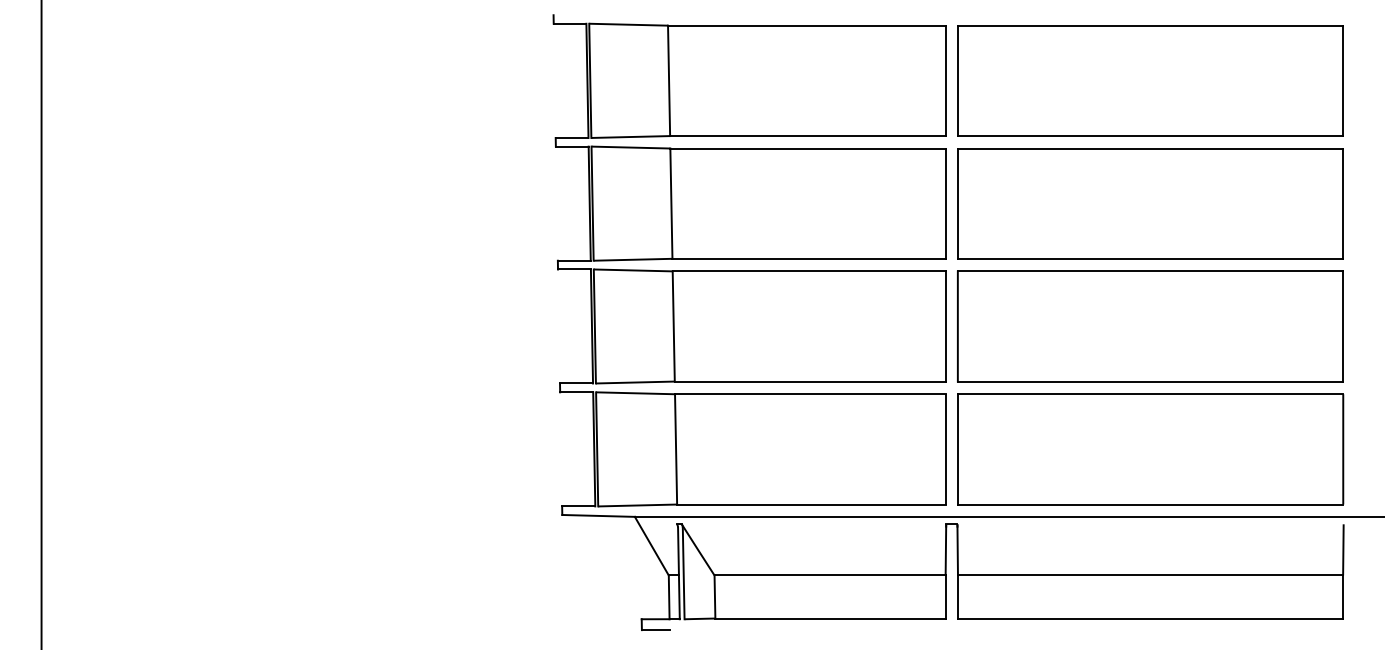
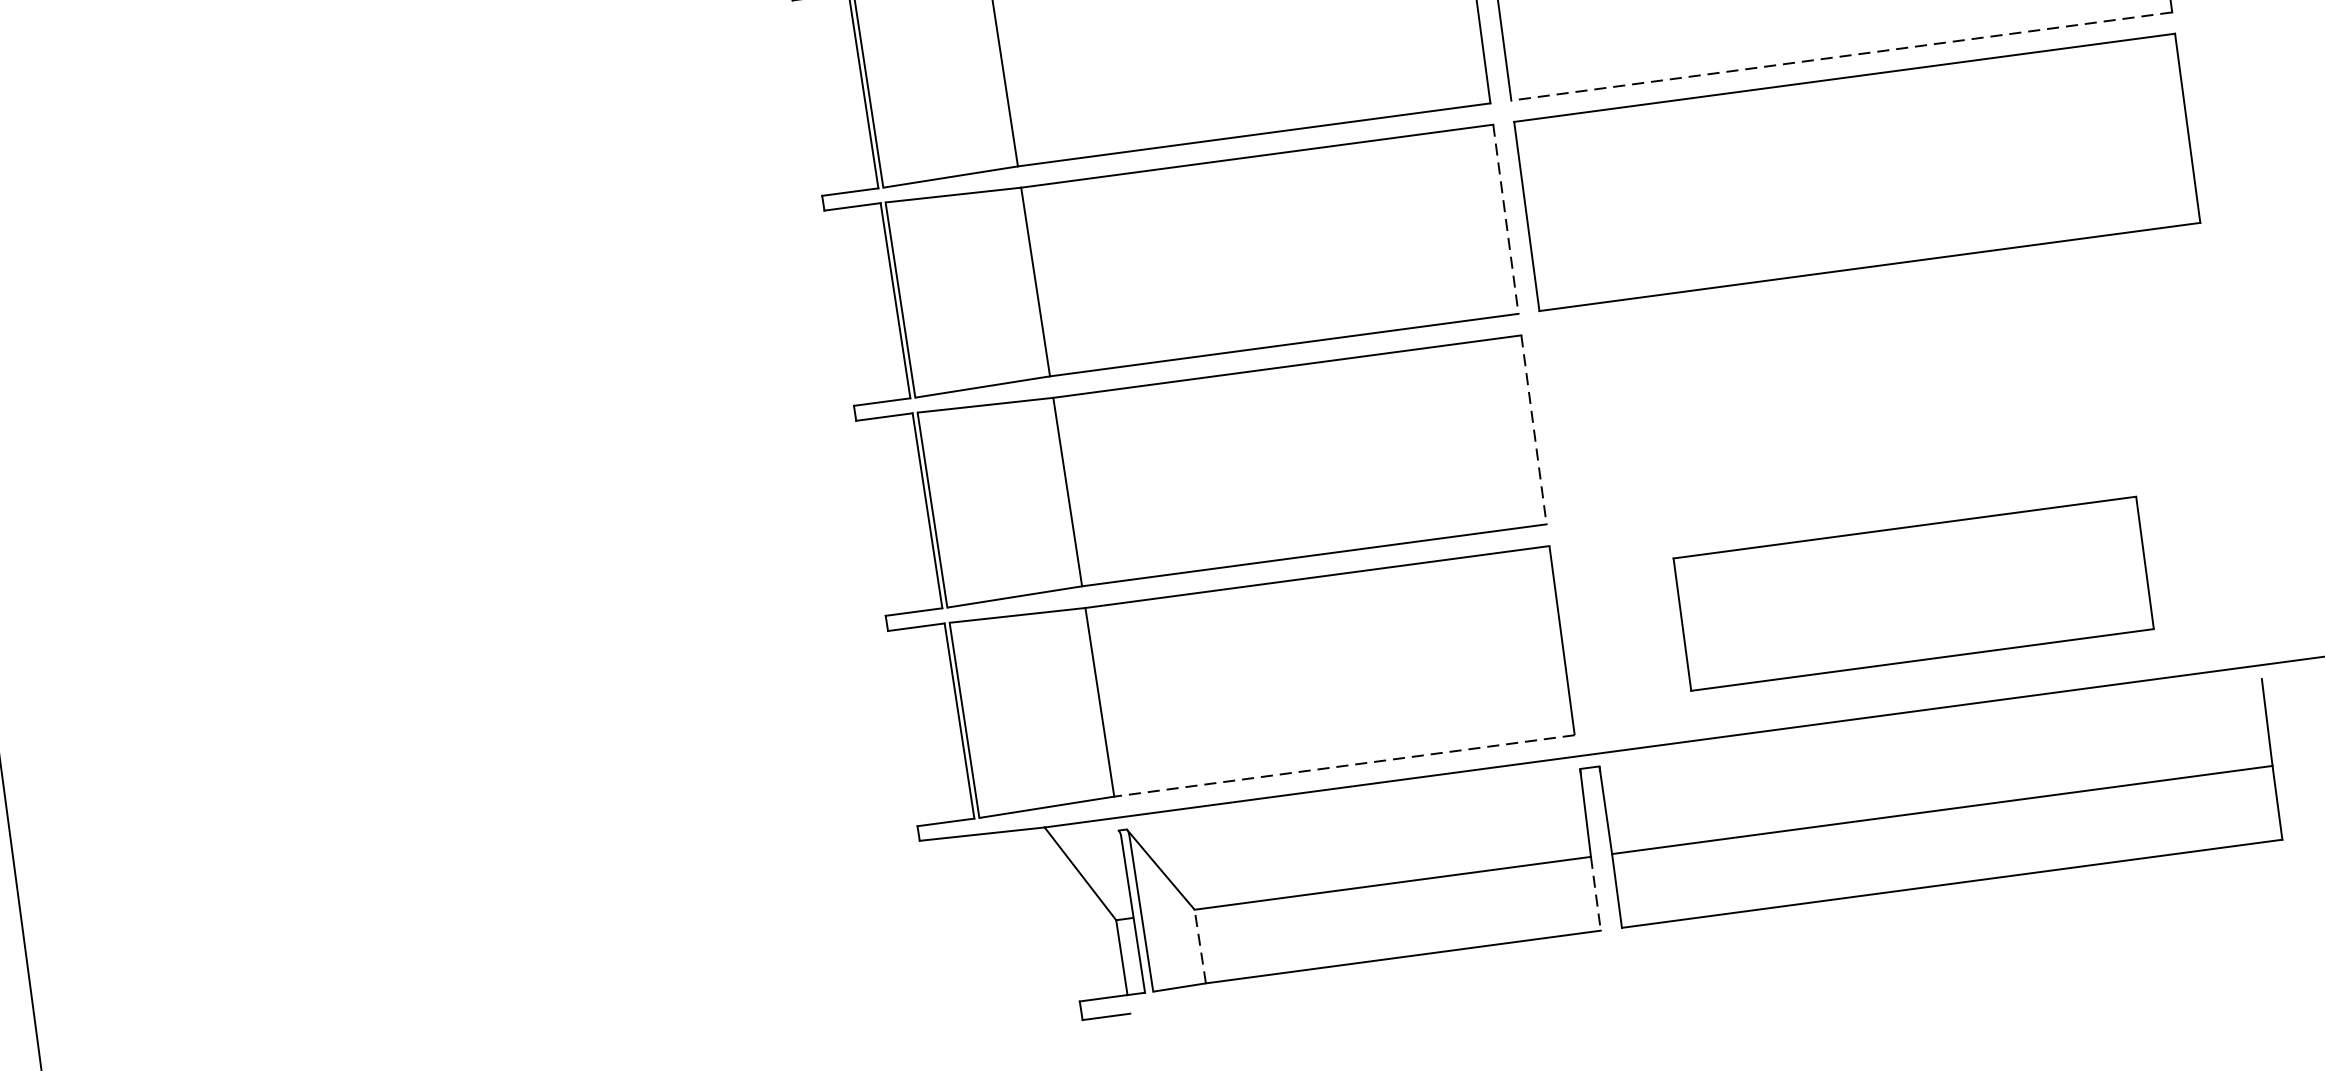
line: (1150, 136) -> (1841, 57), solid -> dashed
line: (945, 204) -> (1505, 220), solid -> dashed
line: (945, 326) -> (1533, 429), solid -> dashed
part: (1150, 326) -> (1885, 383), removed
part: (1150, 449) -> (1913, 593), size x0.7
line: (810, 504) -> (1342, 766), solid -> dashed
line: (714, 597) -> (1199, 947), solid -> dashed
line: (945, 597) -> (1595, 894), solid -> dashed

